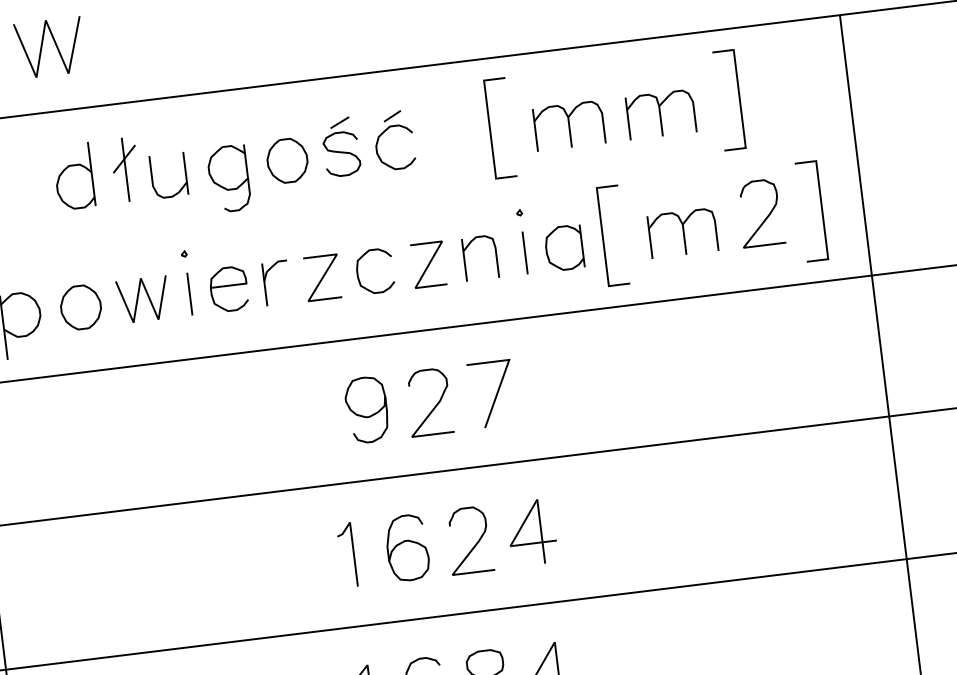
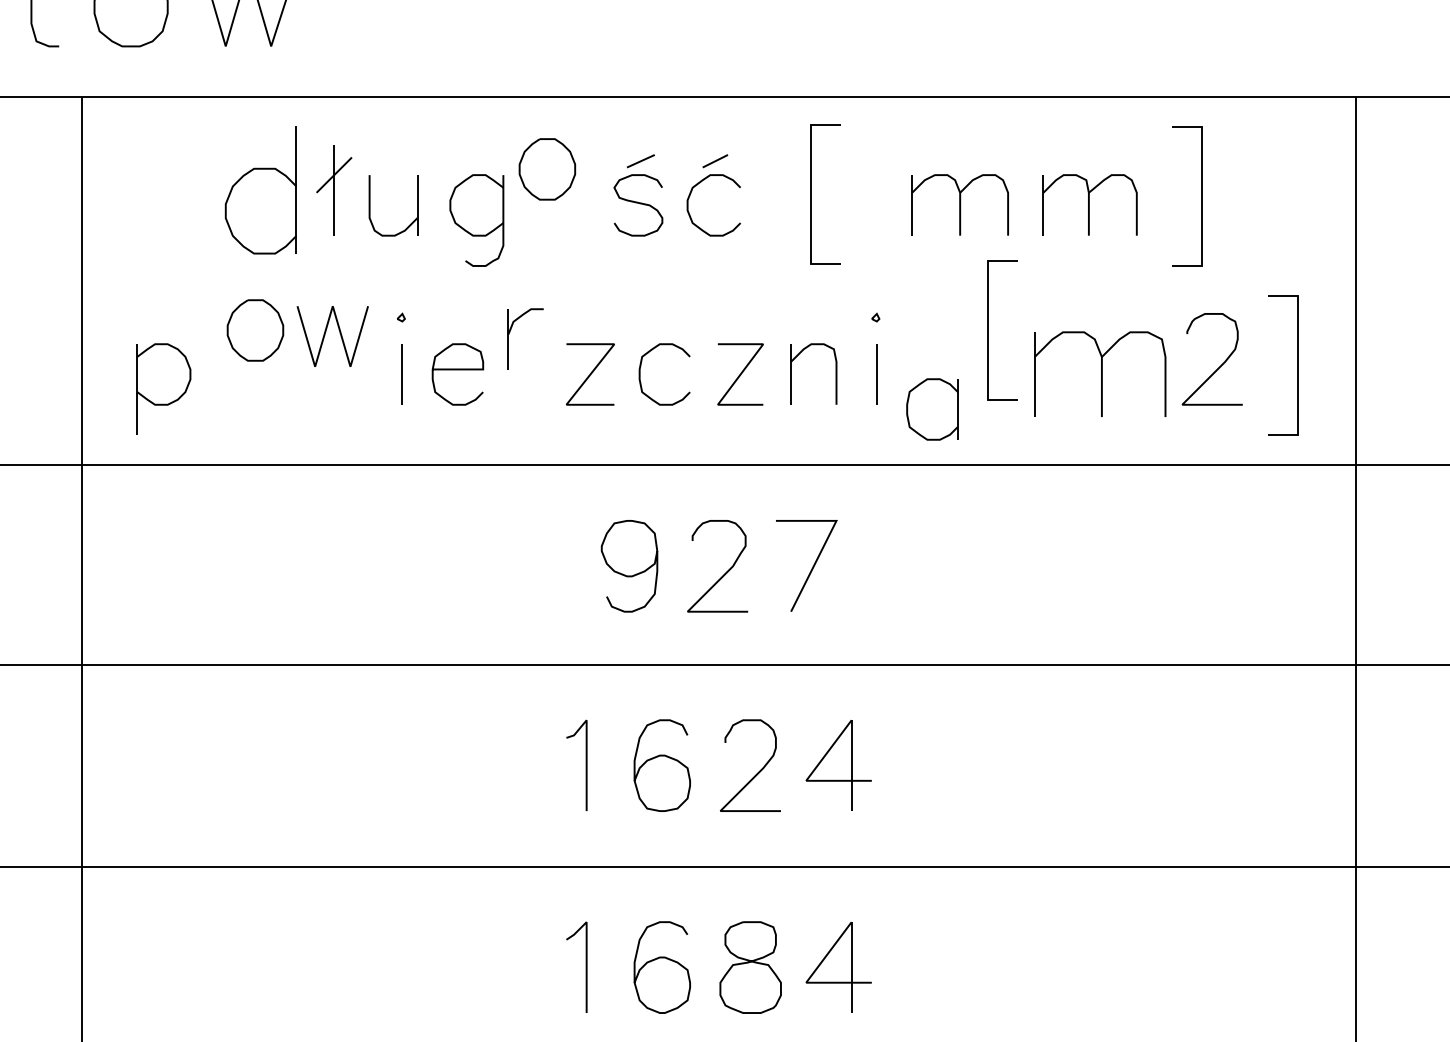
curve: (490, 129) -> (811, 194), moved
part: (287, 160) -> (547, 169), moved
part: (73, 176) -> (260, 190), size x1.4
part: (683, 232) -> (1100, 373), size x1.4
curve: (603, 236) -> (988, 330), moved
part: (564, 248) -> (932, 409), moved
part: (265, 279) -> (510, 332), moved
curve: (138, 299) -> (325, 335), moved
part: (81, 307) -> (255, 330), moved

